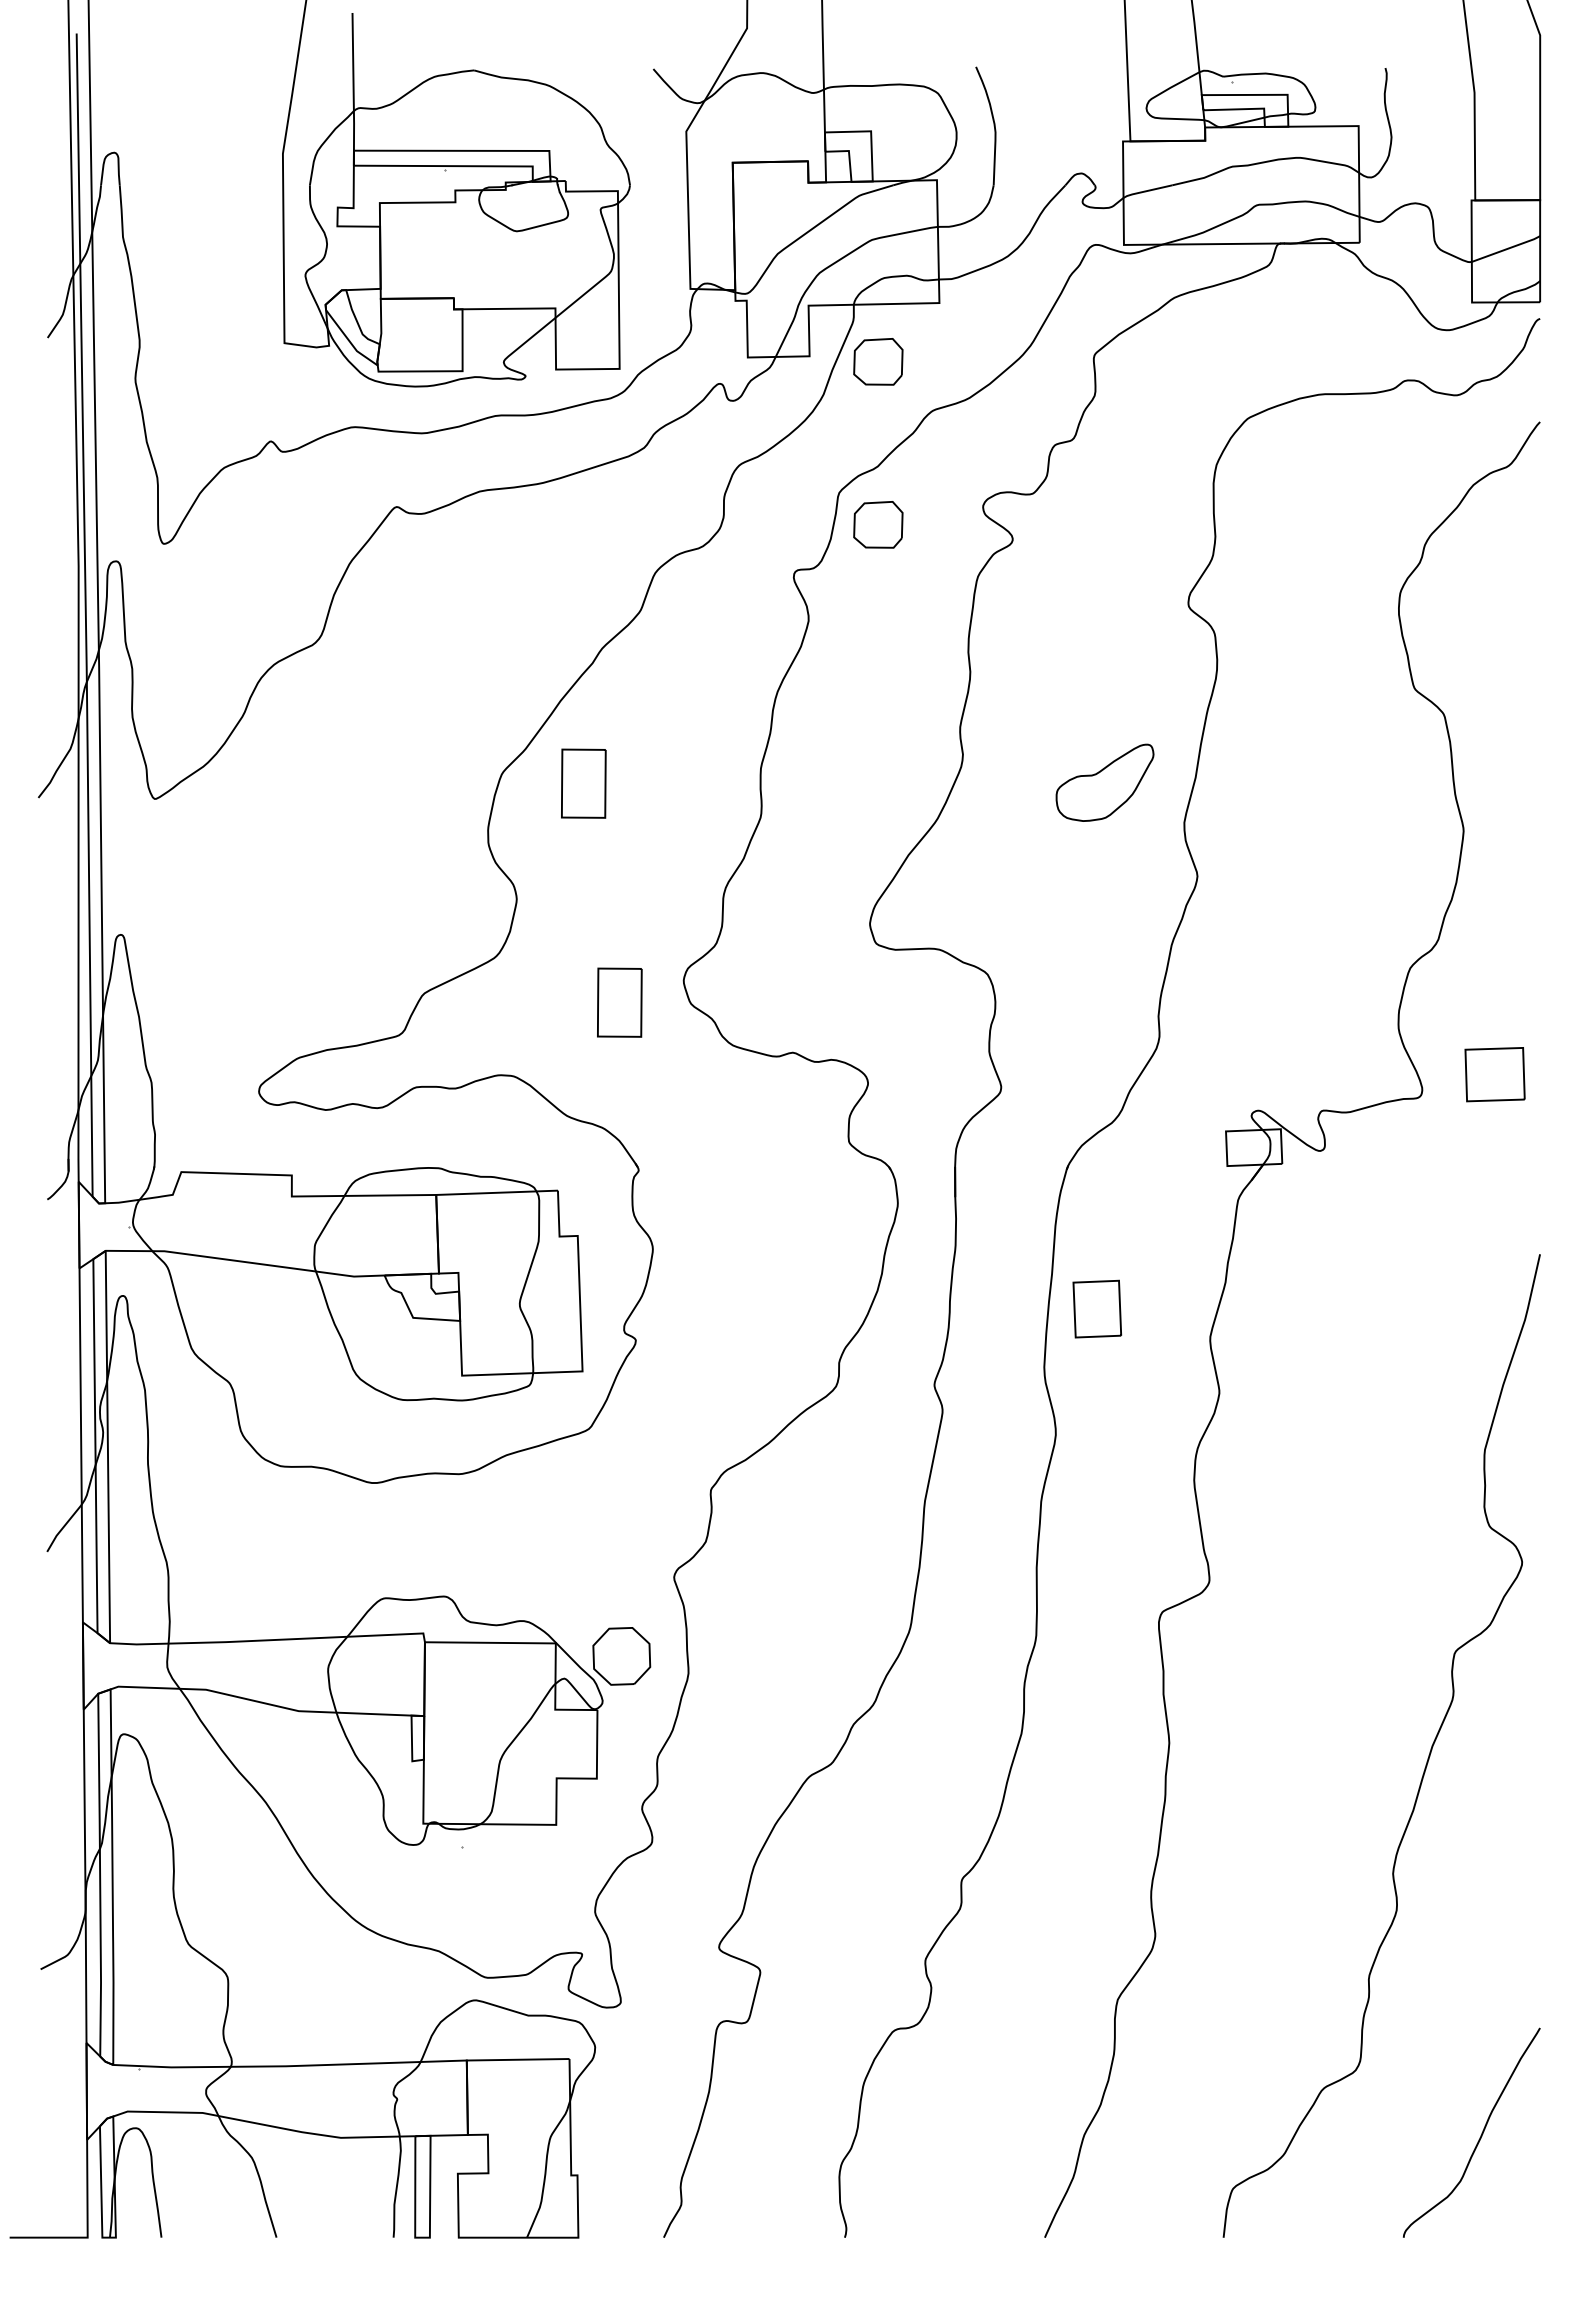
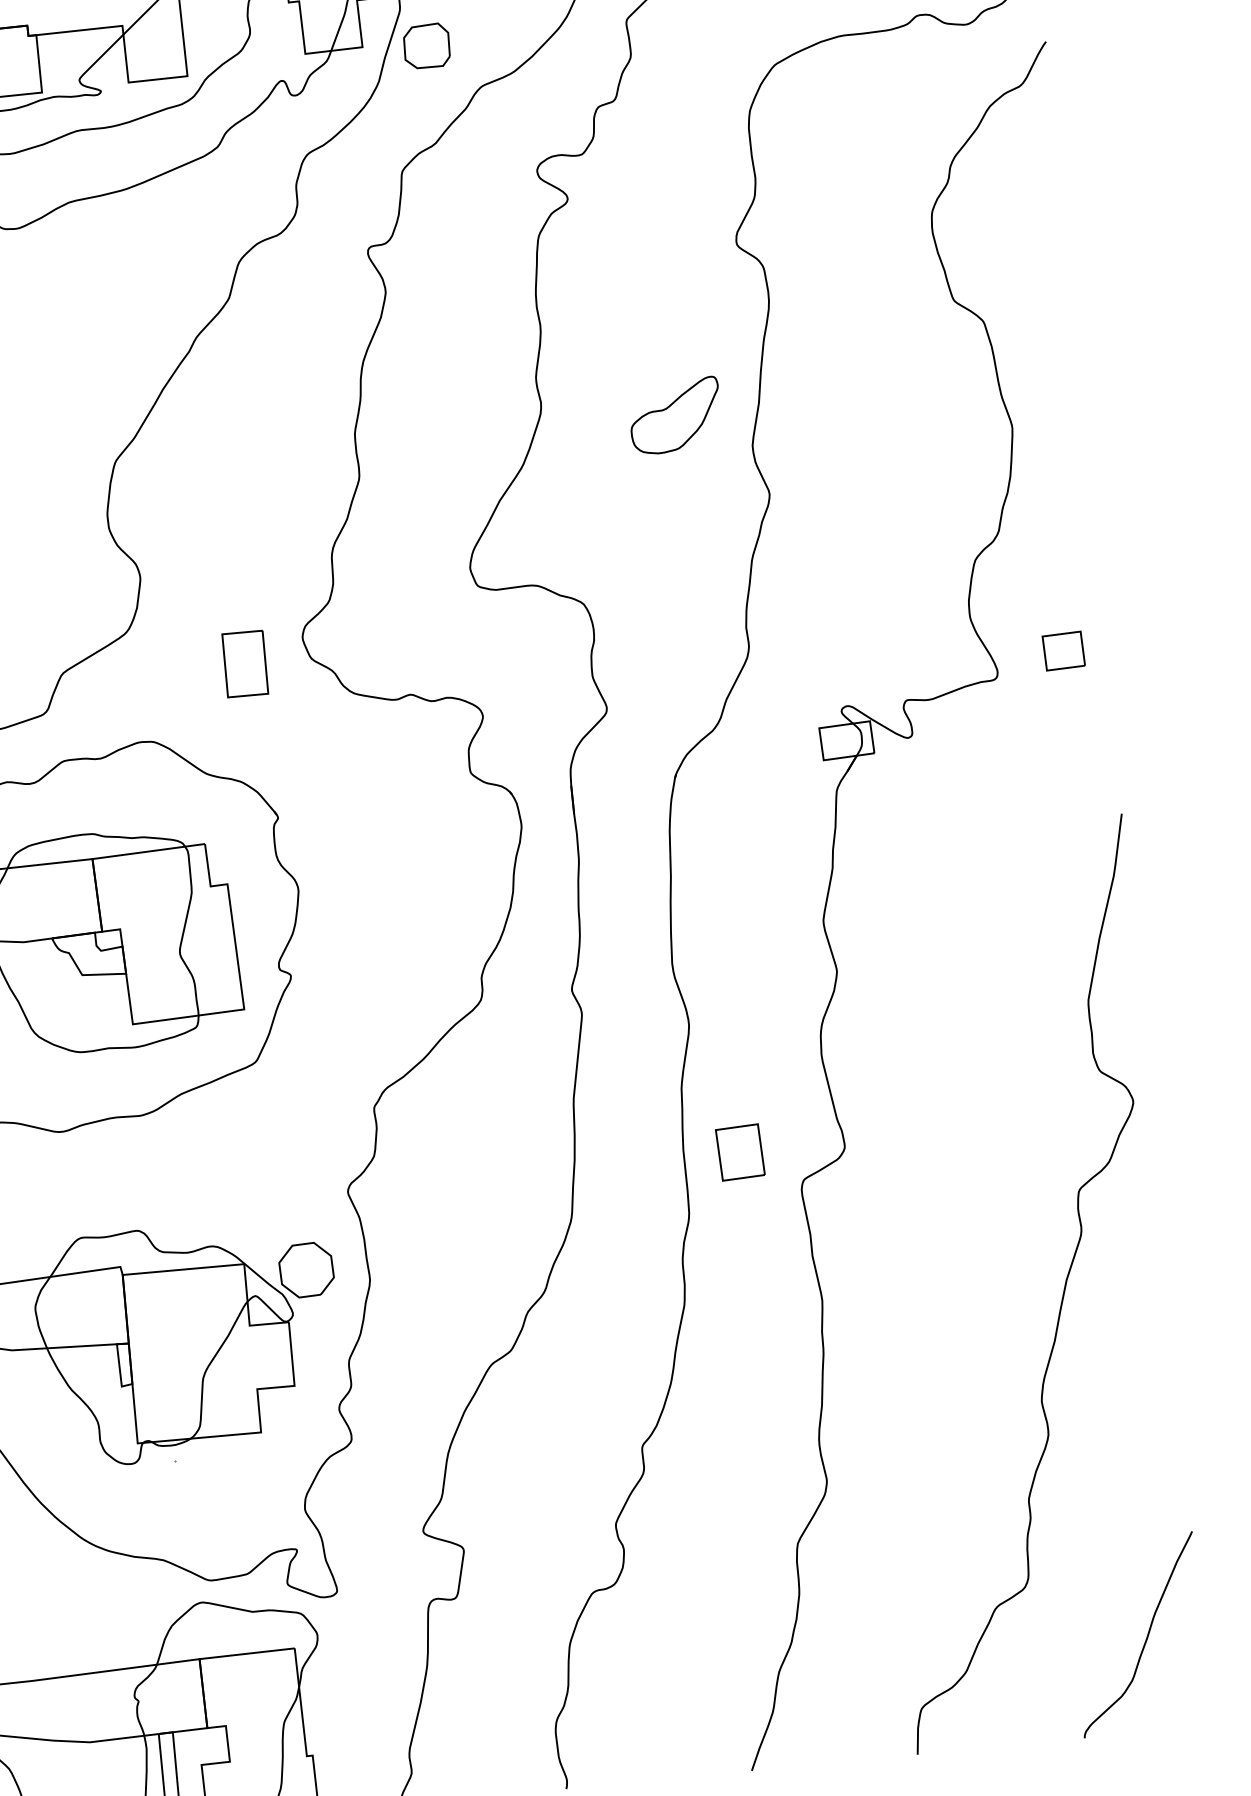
part: (878, 524) -> (441, 196), removed
part: (583, 783) -> (191, 464), removed
part: (1495, 1074) -> (1064, 650), size x0.71
part: (1097, 1308) -> (740, 1151), moved

